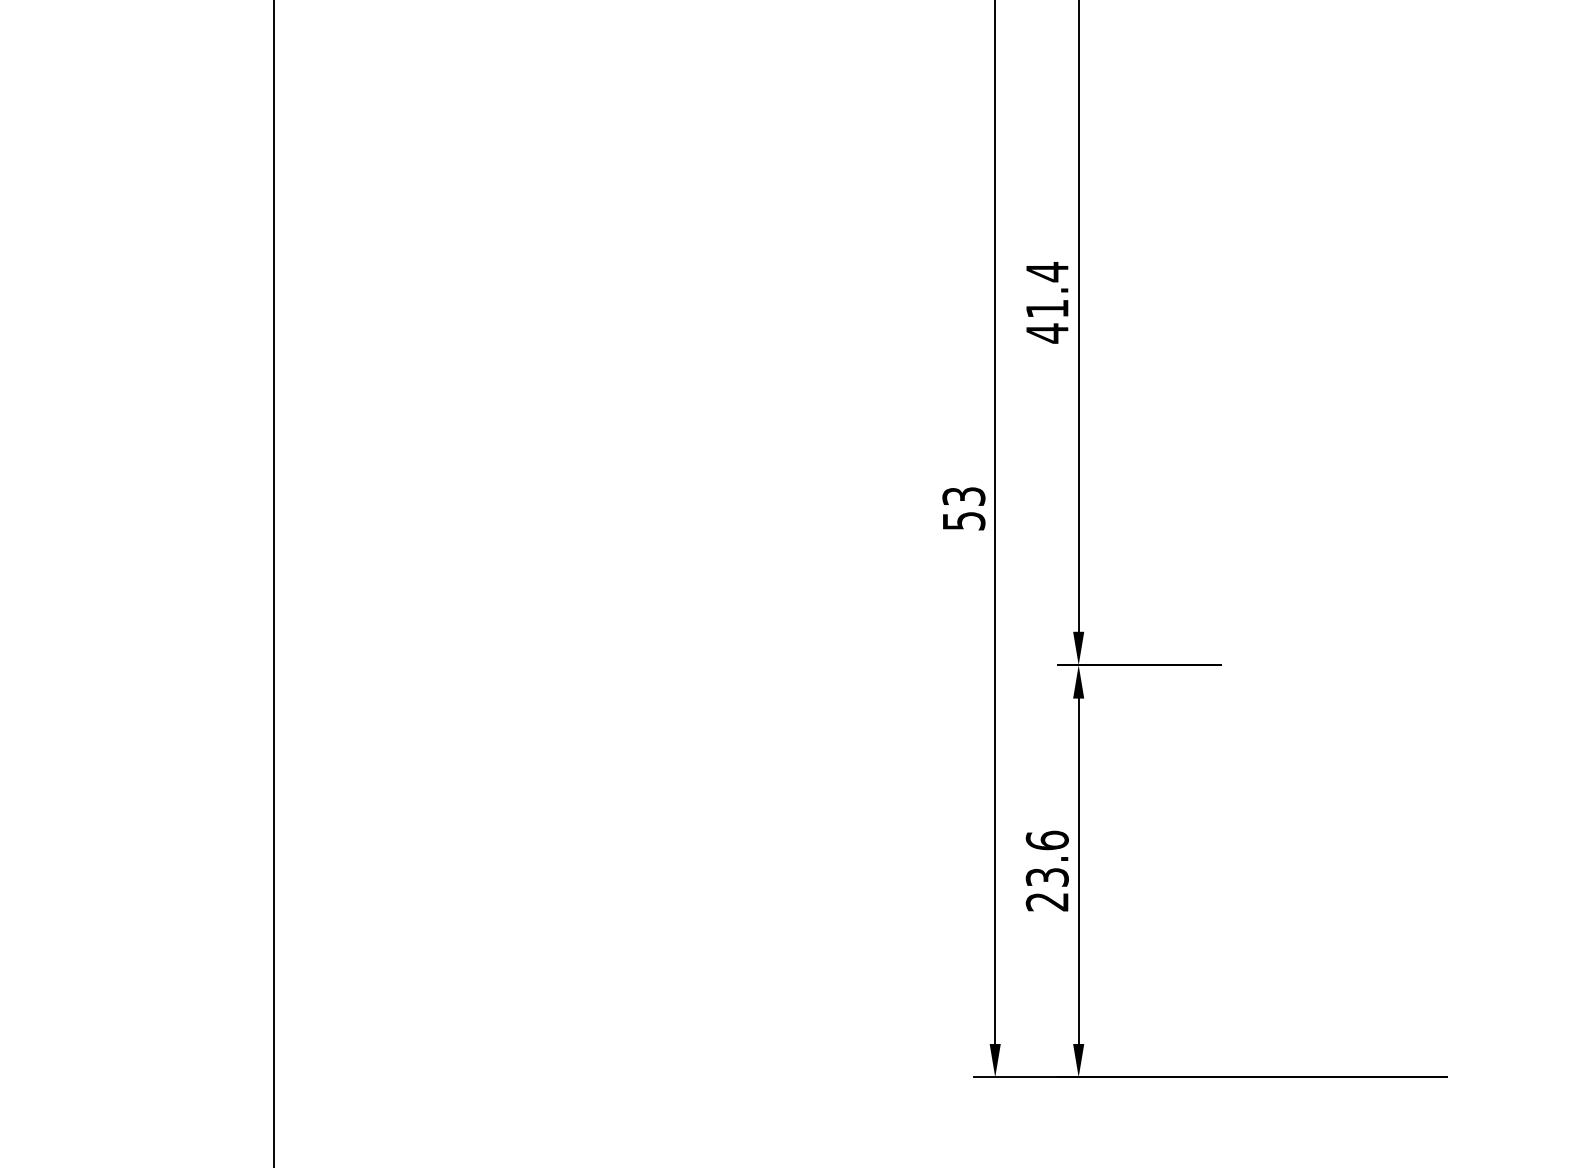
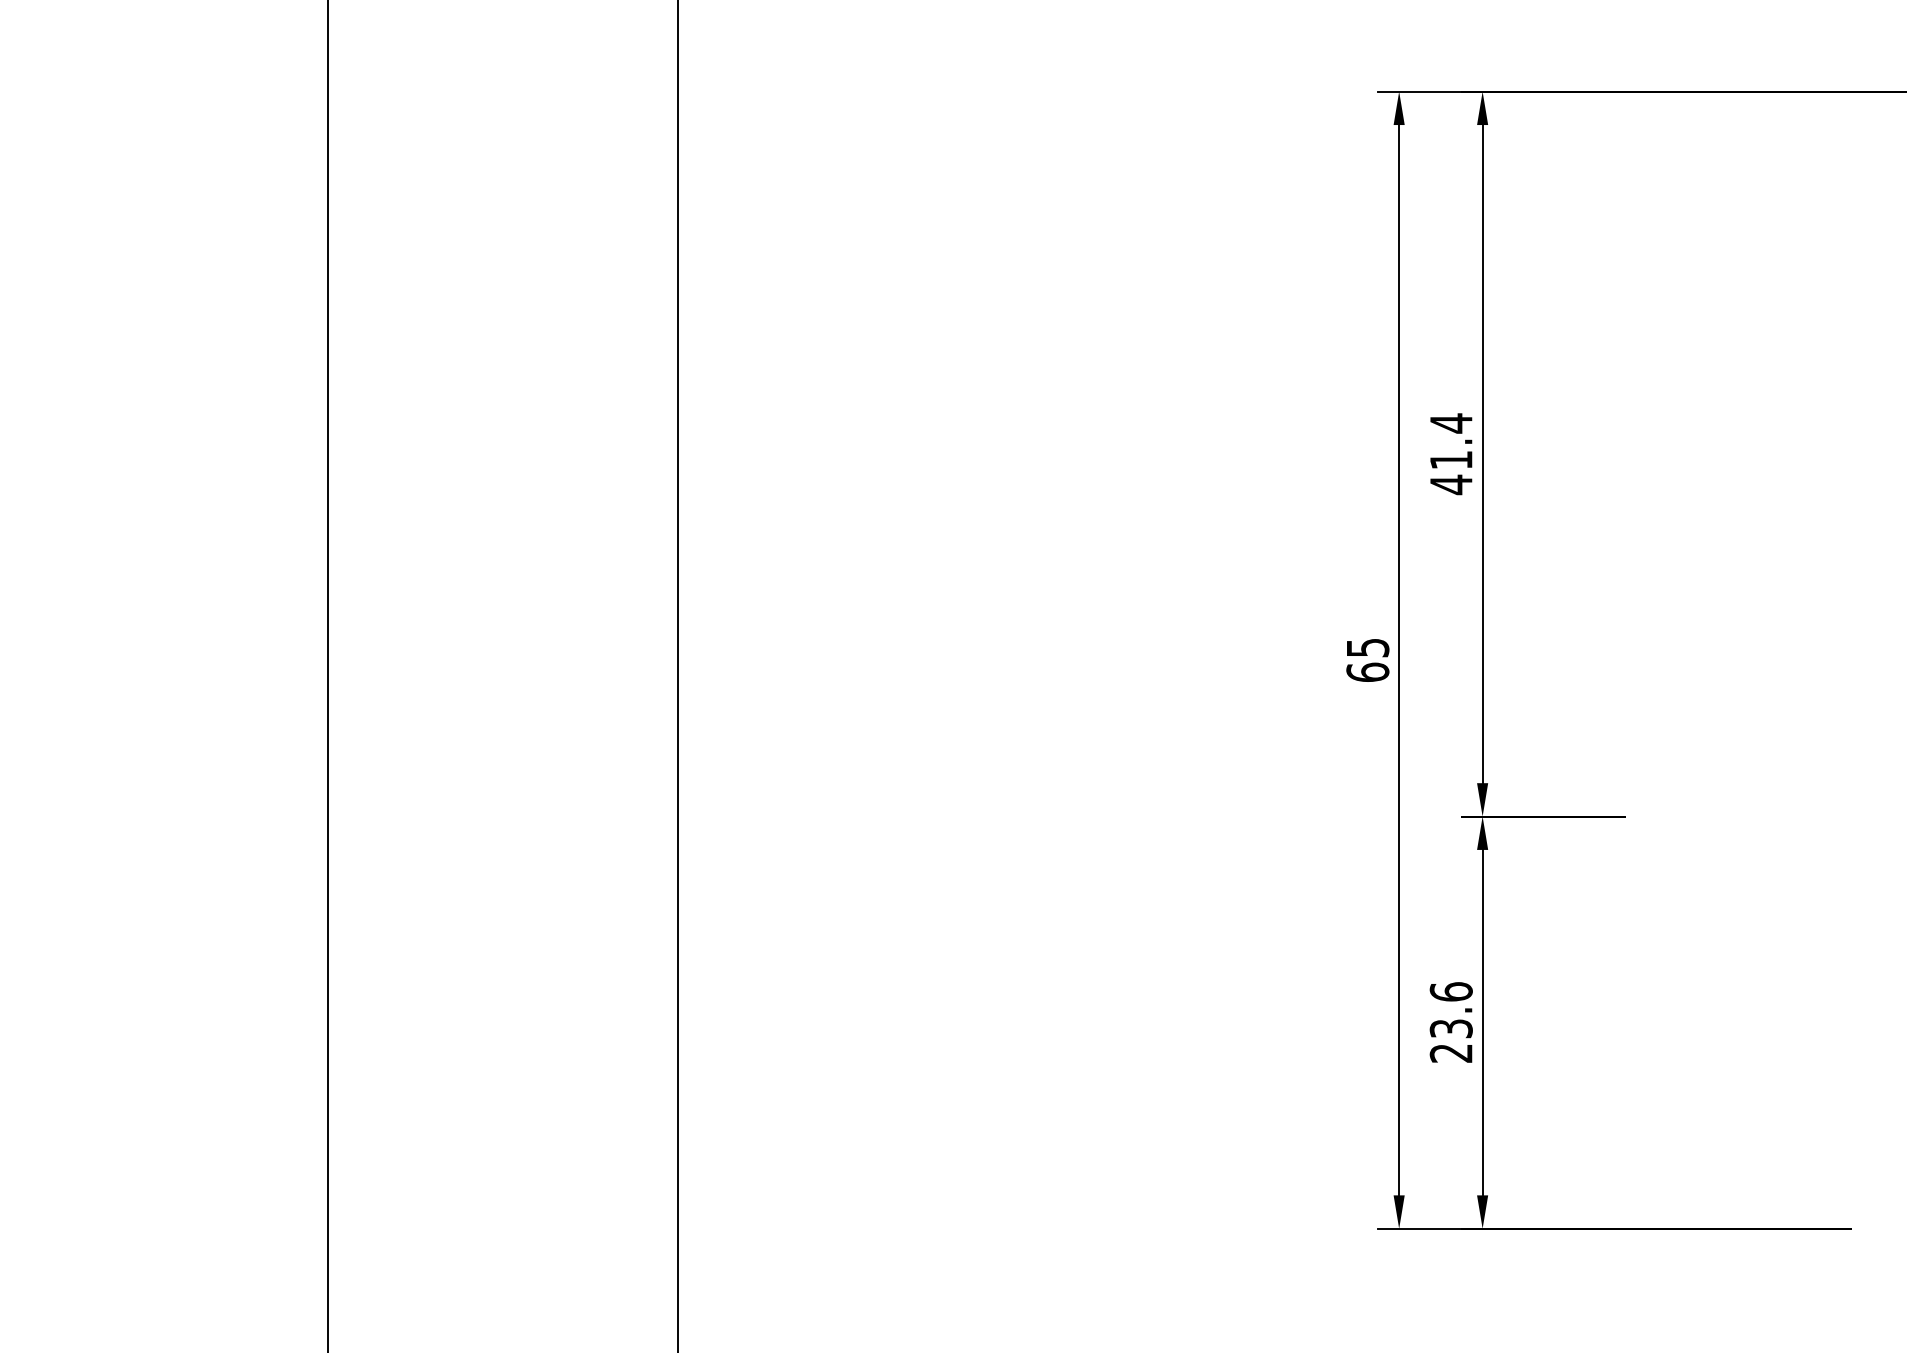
text: (963, 508) -> (1367, 659), 53 -> 65

